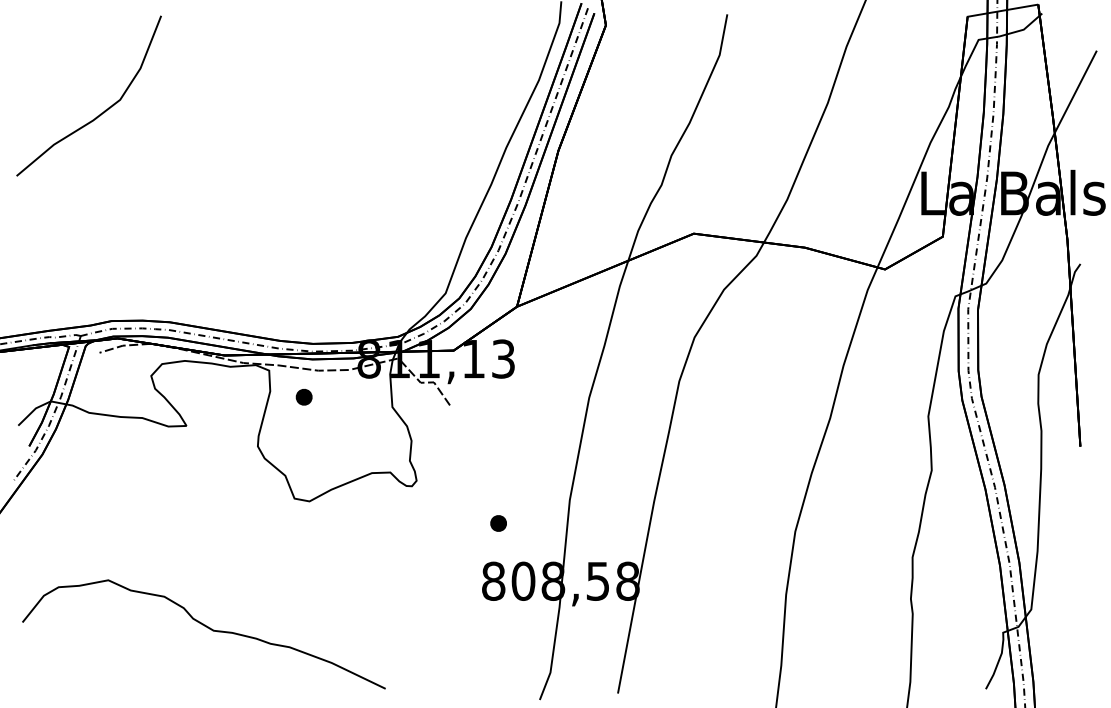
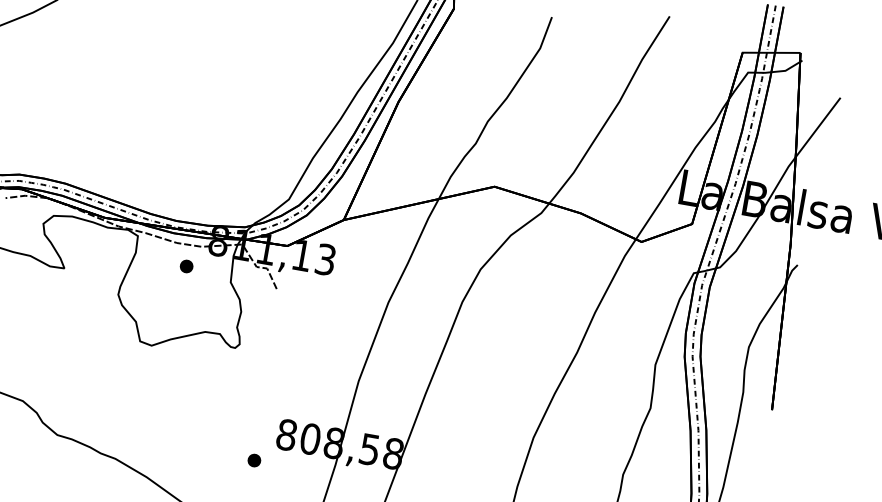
part: (303, 397) -> (186, 266), moved
part: (498, 523) -> (254, 460), moved

